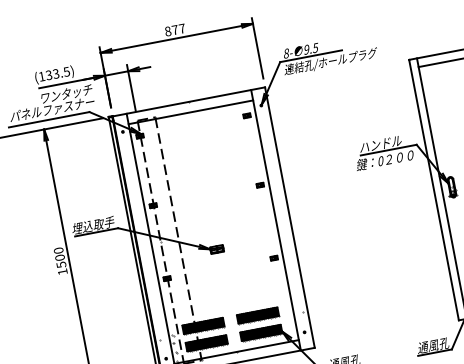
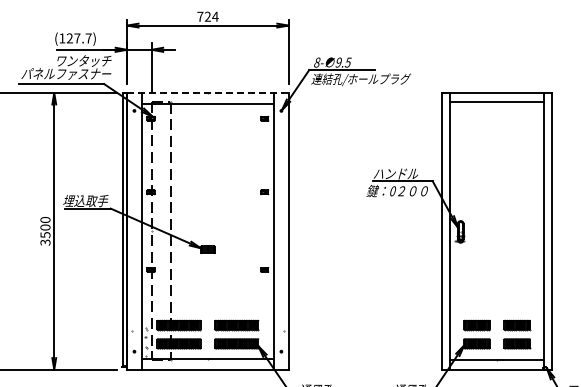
text: (174, 29) -> (207, 16), 877 -> 724
text: (57, 73) -> (78, 38), (133.5) -> (127.7)
line: (188, 102) -> (207, 93), solid -> dashed
text: (62, 271) -> (45, 242), 1500 -> 3500

